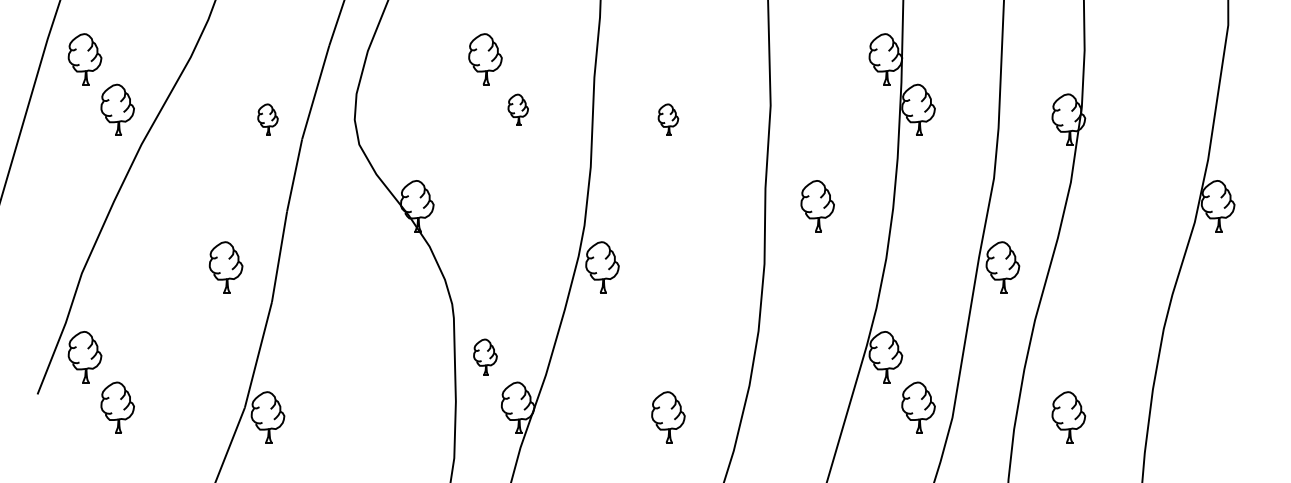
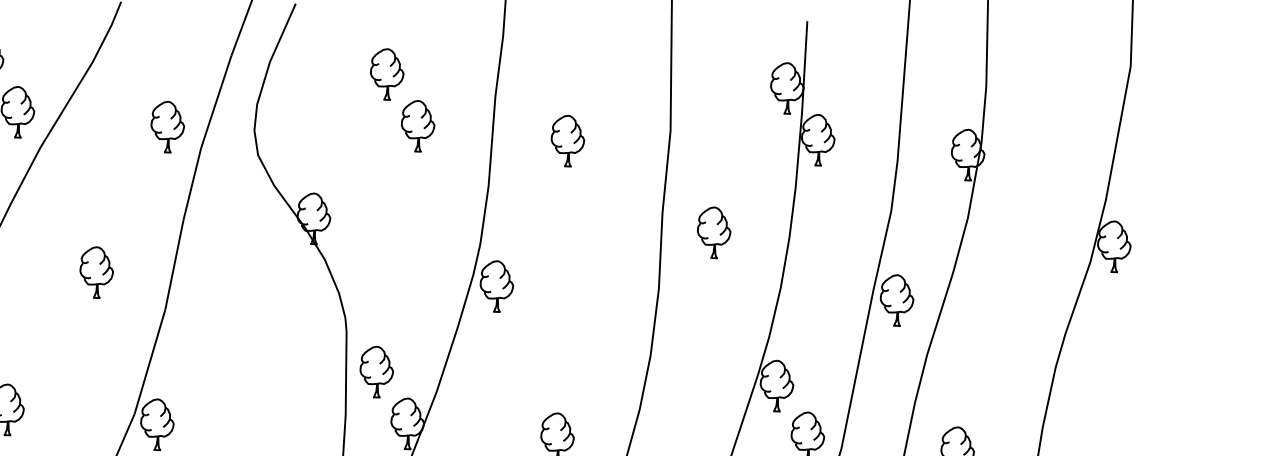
part: (518, 109) -> (418, 125), size x1.67
part: (267, 119) -> (167, 126), size x1.67
part: (668, 119) -> (567, 140), size x1.67
part: (225, 267) -> (96, 272), moved
part: (485, 357) -> (376, 372), size x1.43

